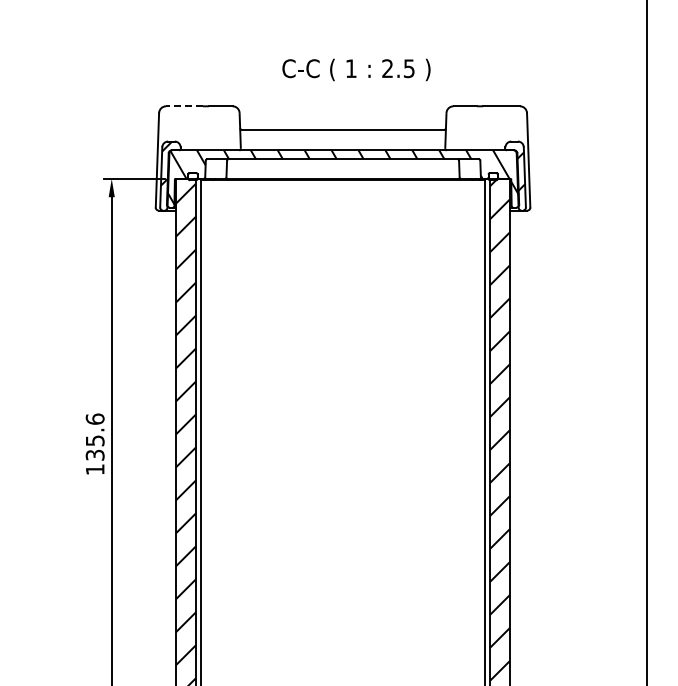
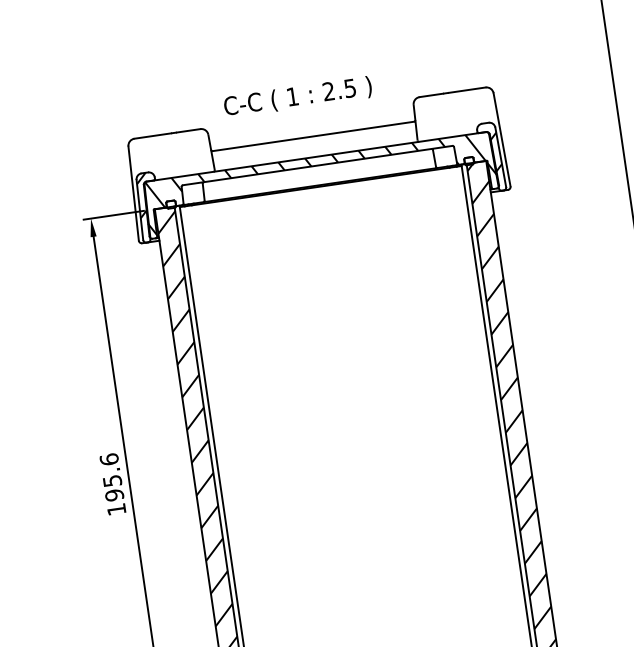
text: (356, 69) -> (297, 96), moved
line: (184, 106) -> (152, 136), dashed -> solid
text: (94, 454) -> (113, 494), 135.6 -> 195.6

